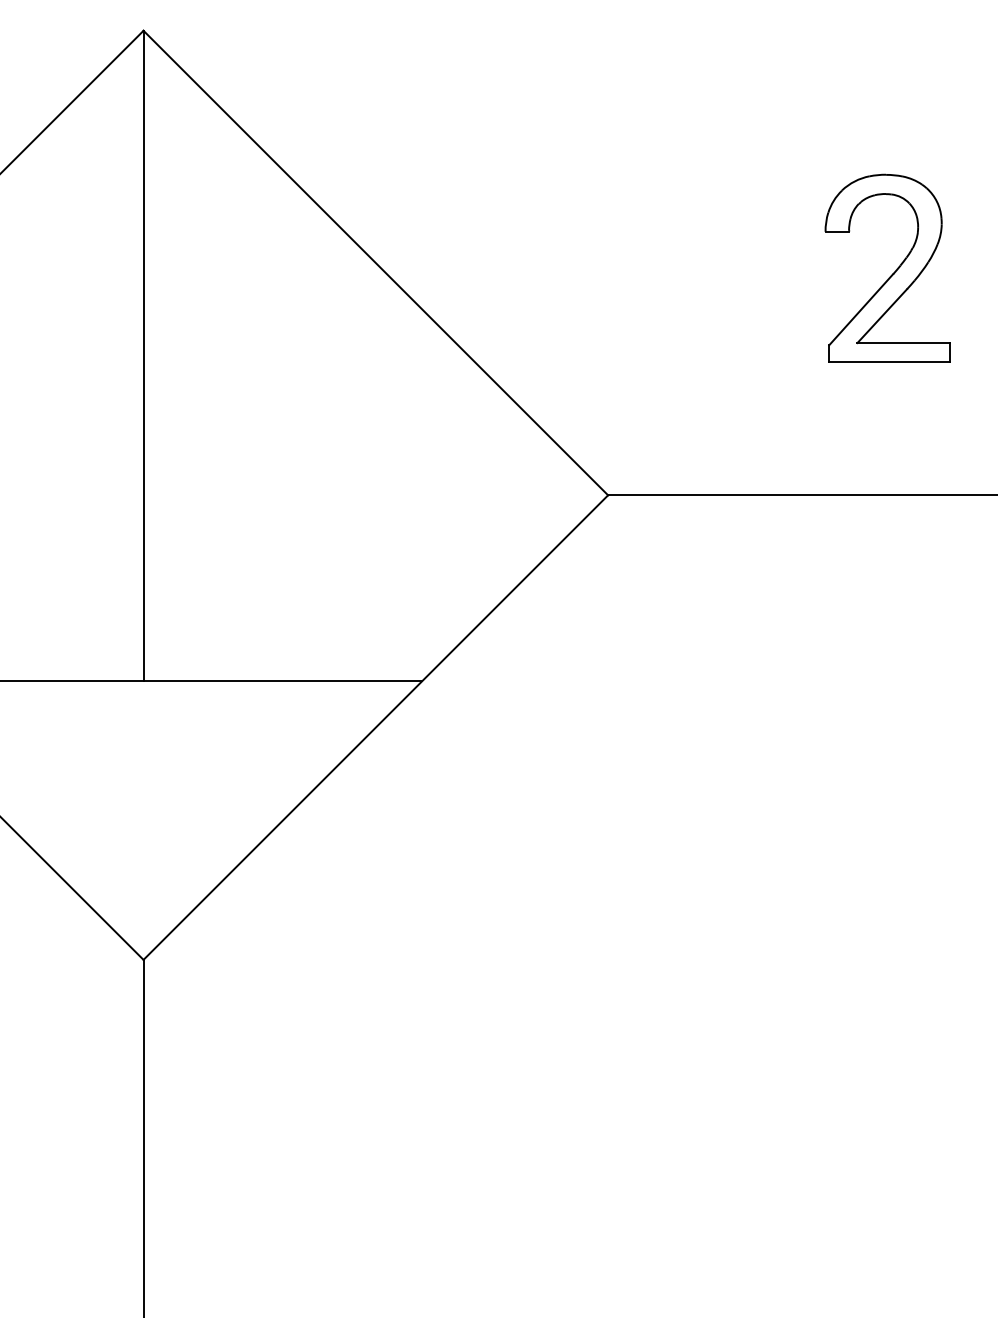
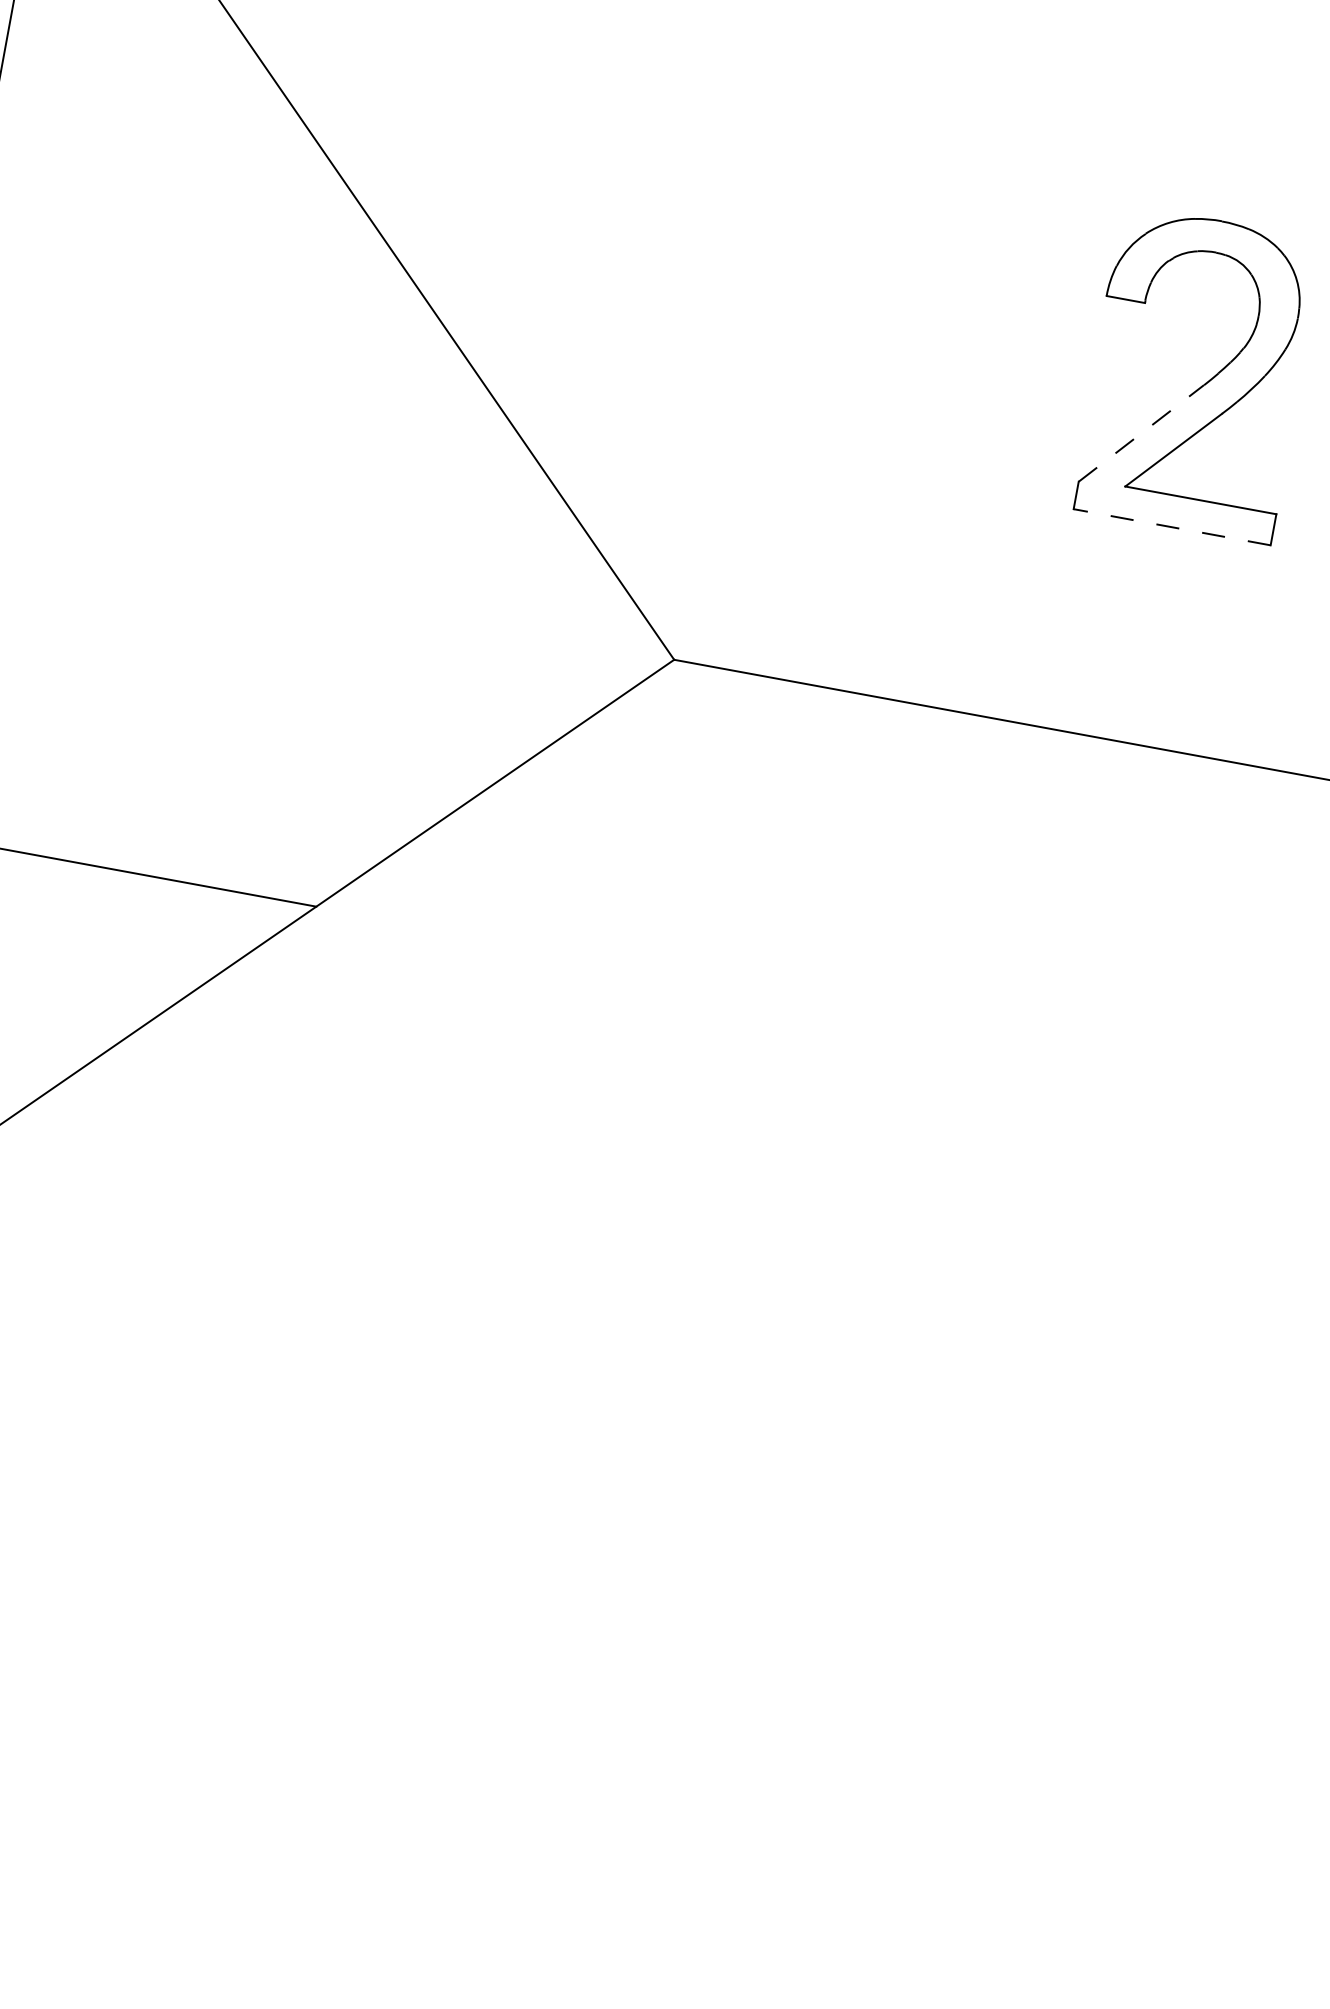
line: (861, 309) -> (1141, 433), solid -> dashed
line: (889, 362) -> (1171, 527), solid -> dashed

